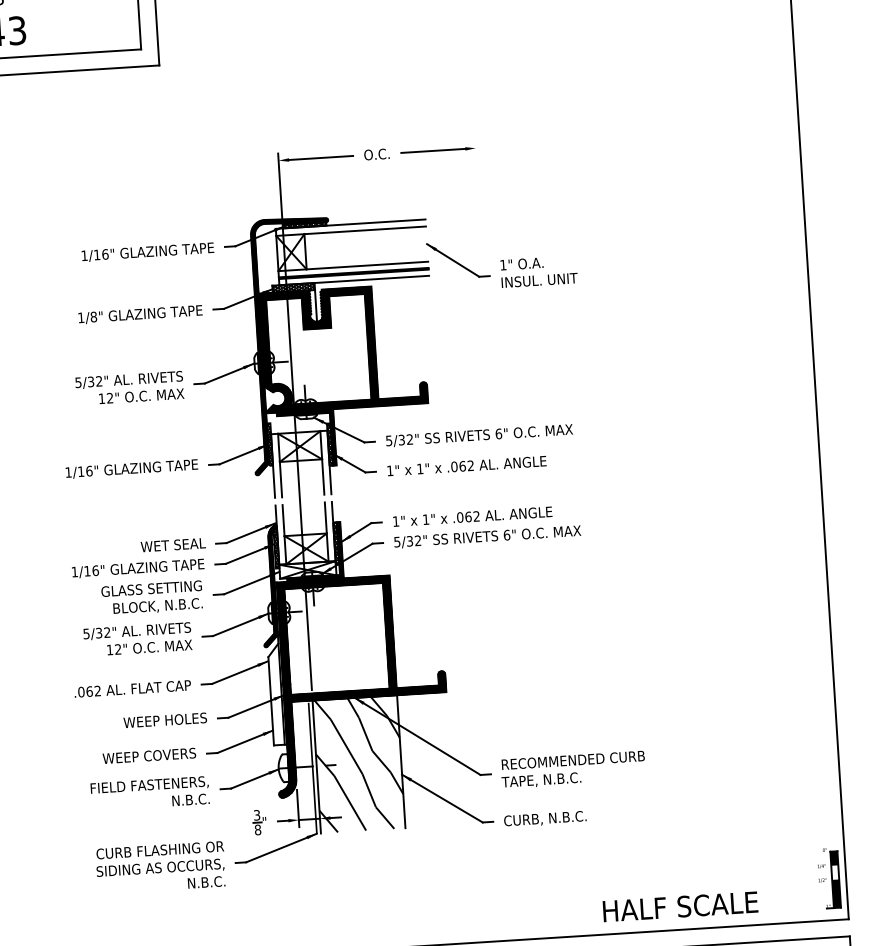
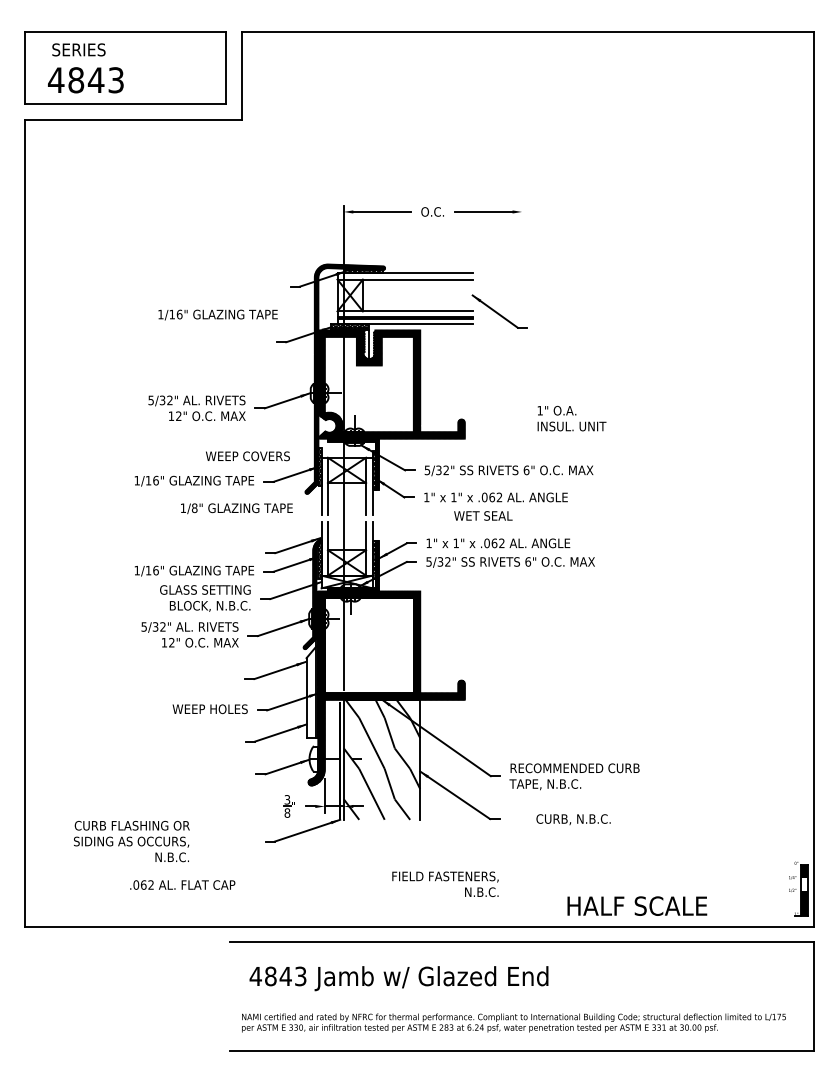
text: (147, 251) -> (217, 314), moved
text: (538, 271) -> (571, 418), moved
text: (140, 314) -> (236, 508), moved
text: (173, 544) -> (483, 515), moved
text: (132, 688) -> (182, 884), moved
text: (148, 756) -> (247, 456), moved
text: (150, 792) -> (445, 883), moved
text: (545, 819) -> (573, 819), moved
text: (160, 867) -> (131, 841), moved
text: (680, 906) -> (637, 905), moved

